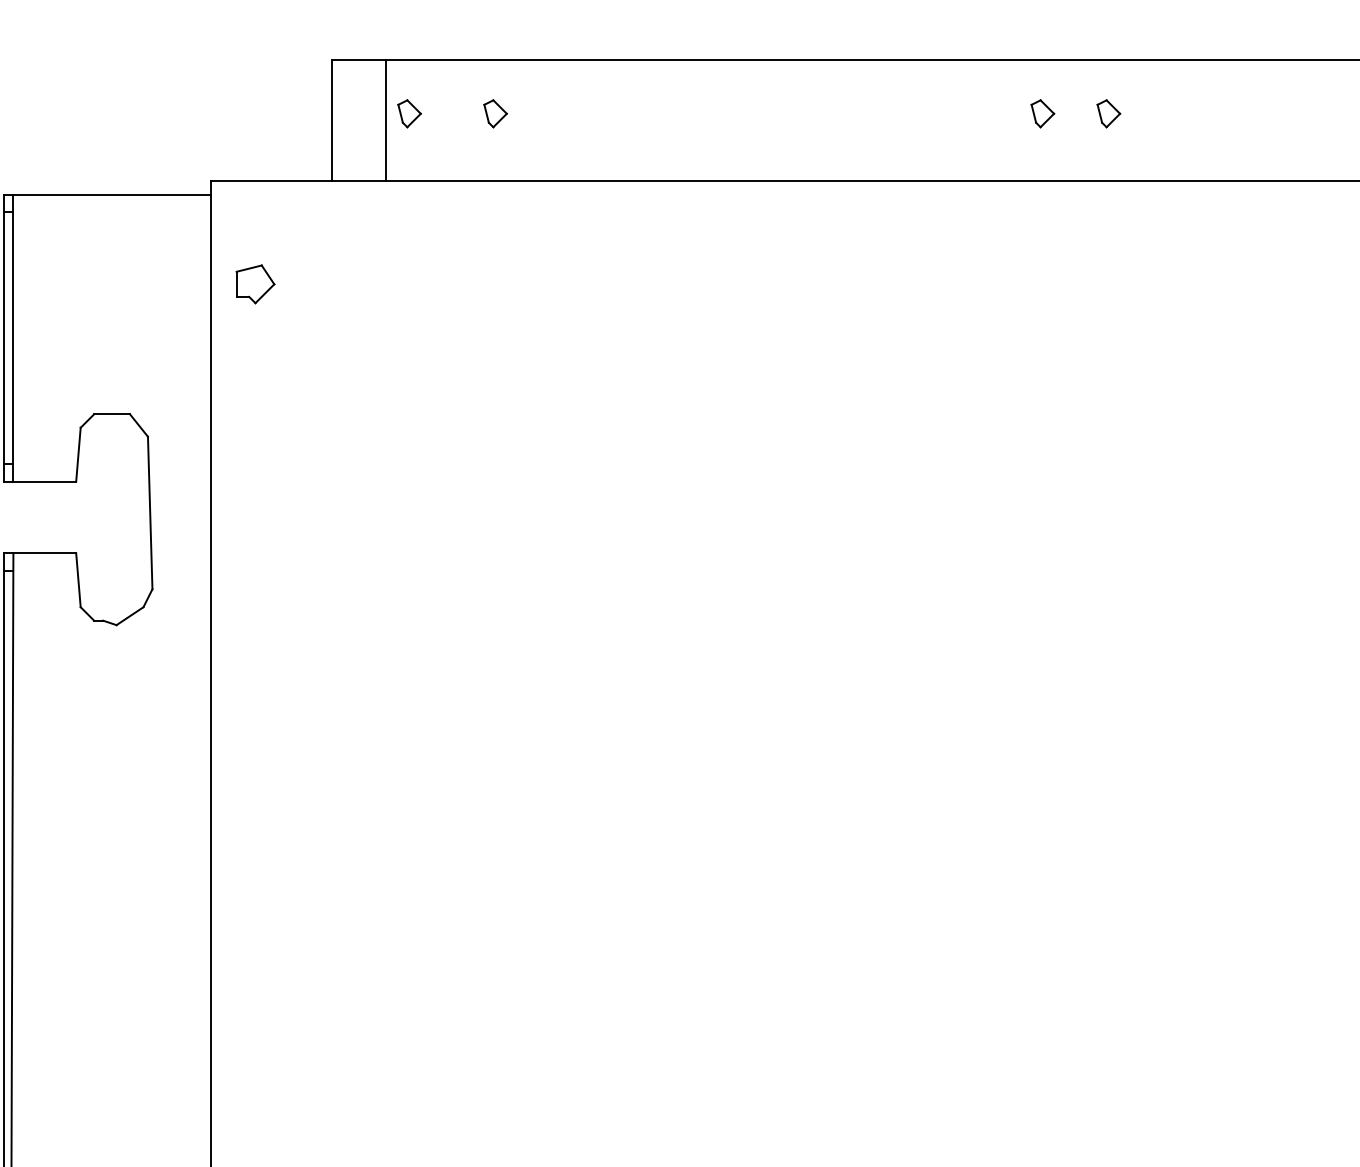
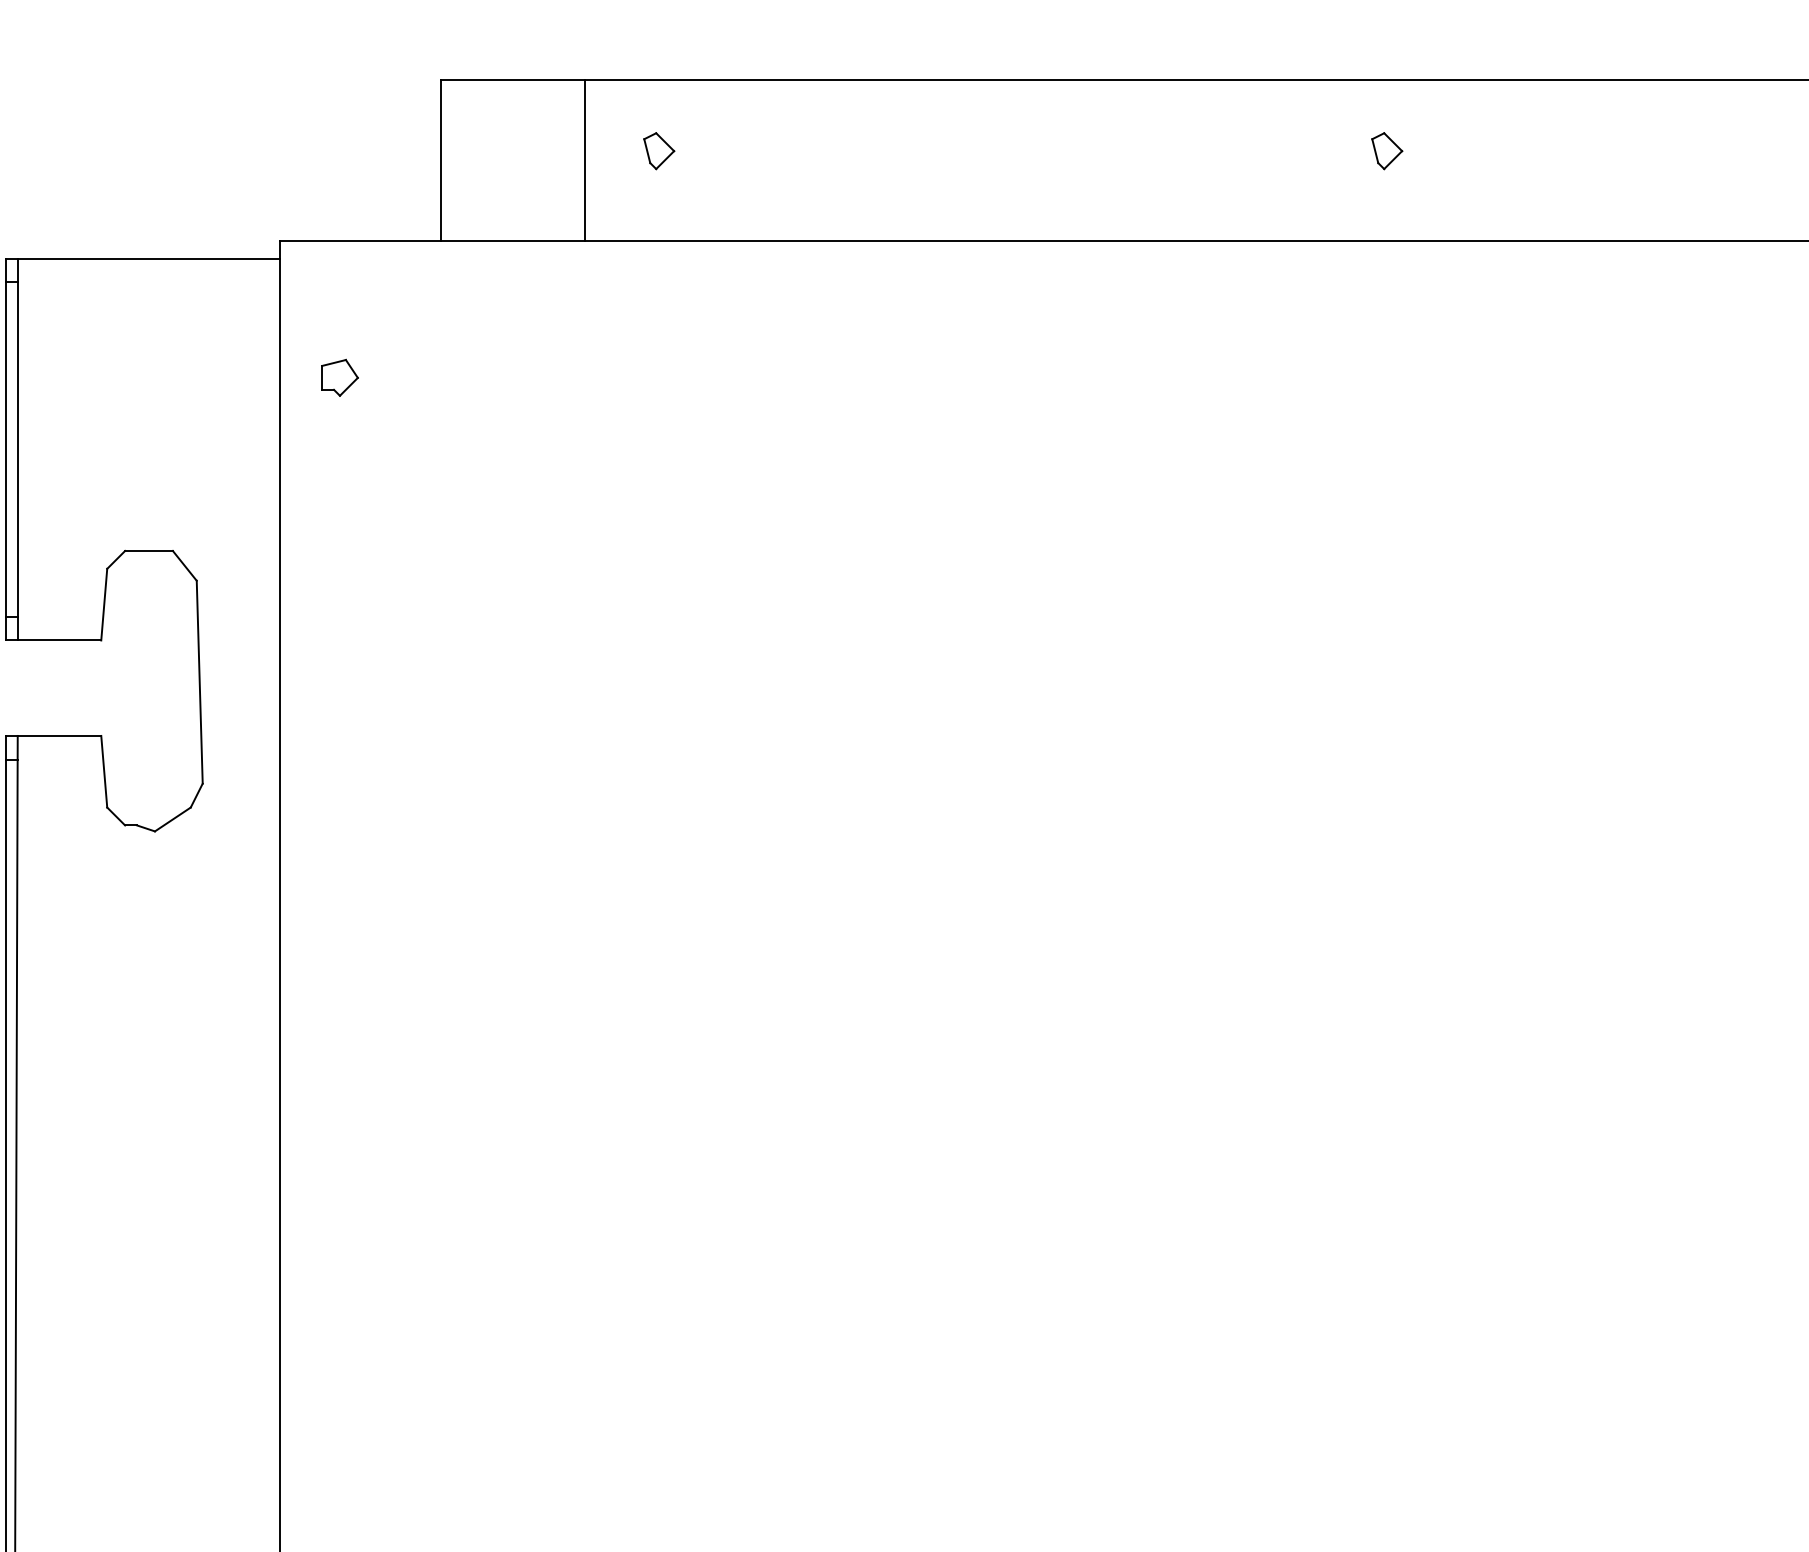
part: (409, 113) -> (544, 150), removed
part: (1108, 113) -> (1474, 150), removed
line: (385, 120) -> (584, 160), moved
part: (255, 283) -> (339, 376), size x0.71

